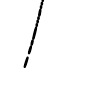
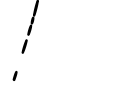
part: (18, 84) -> (14, 75), added

